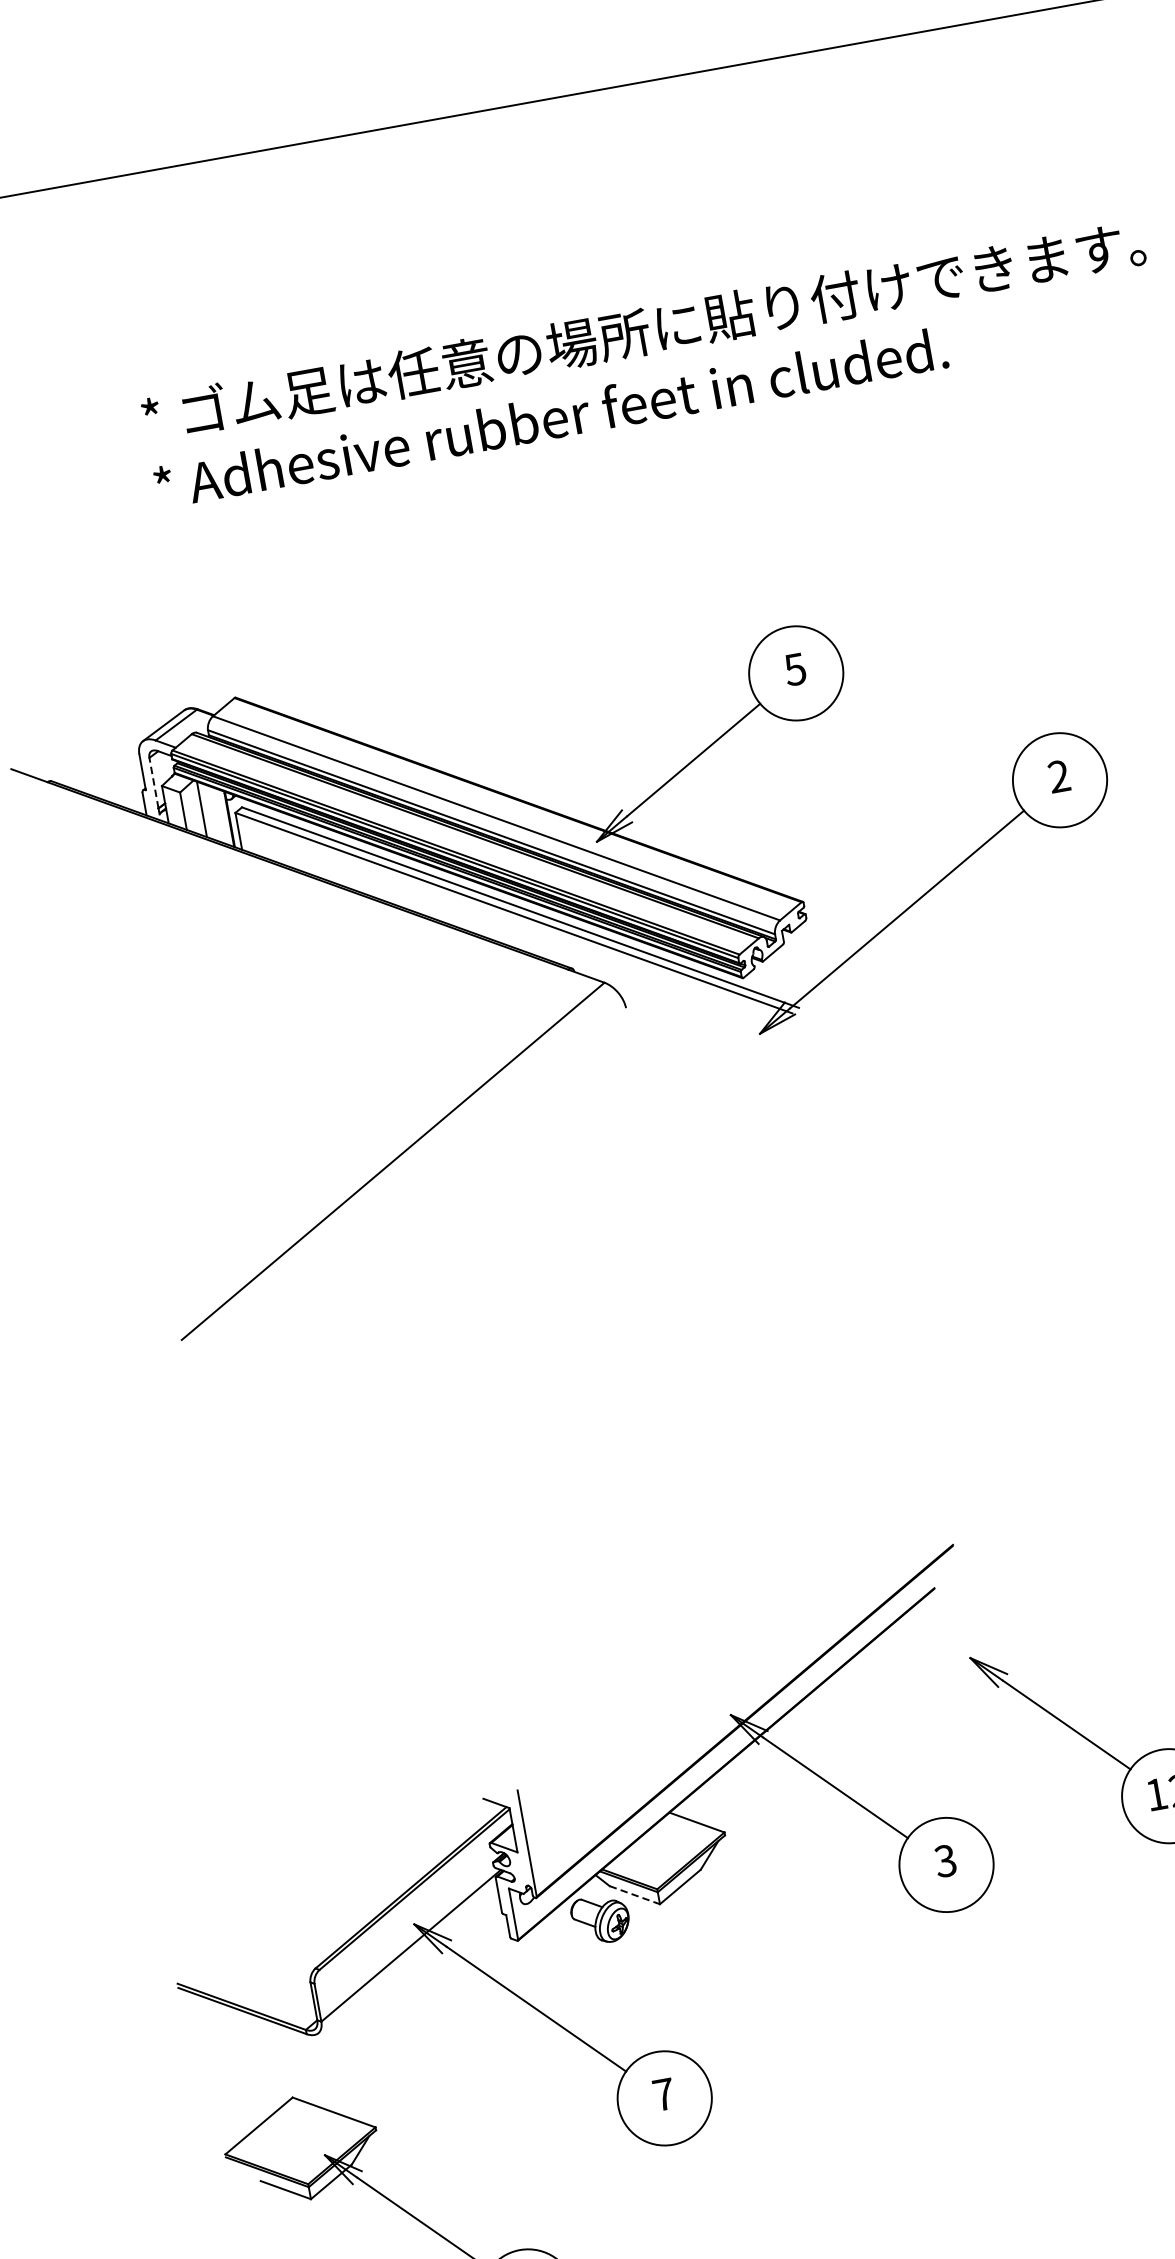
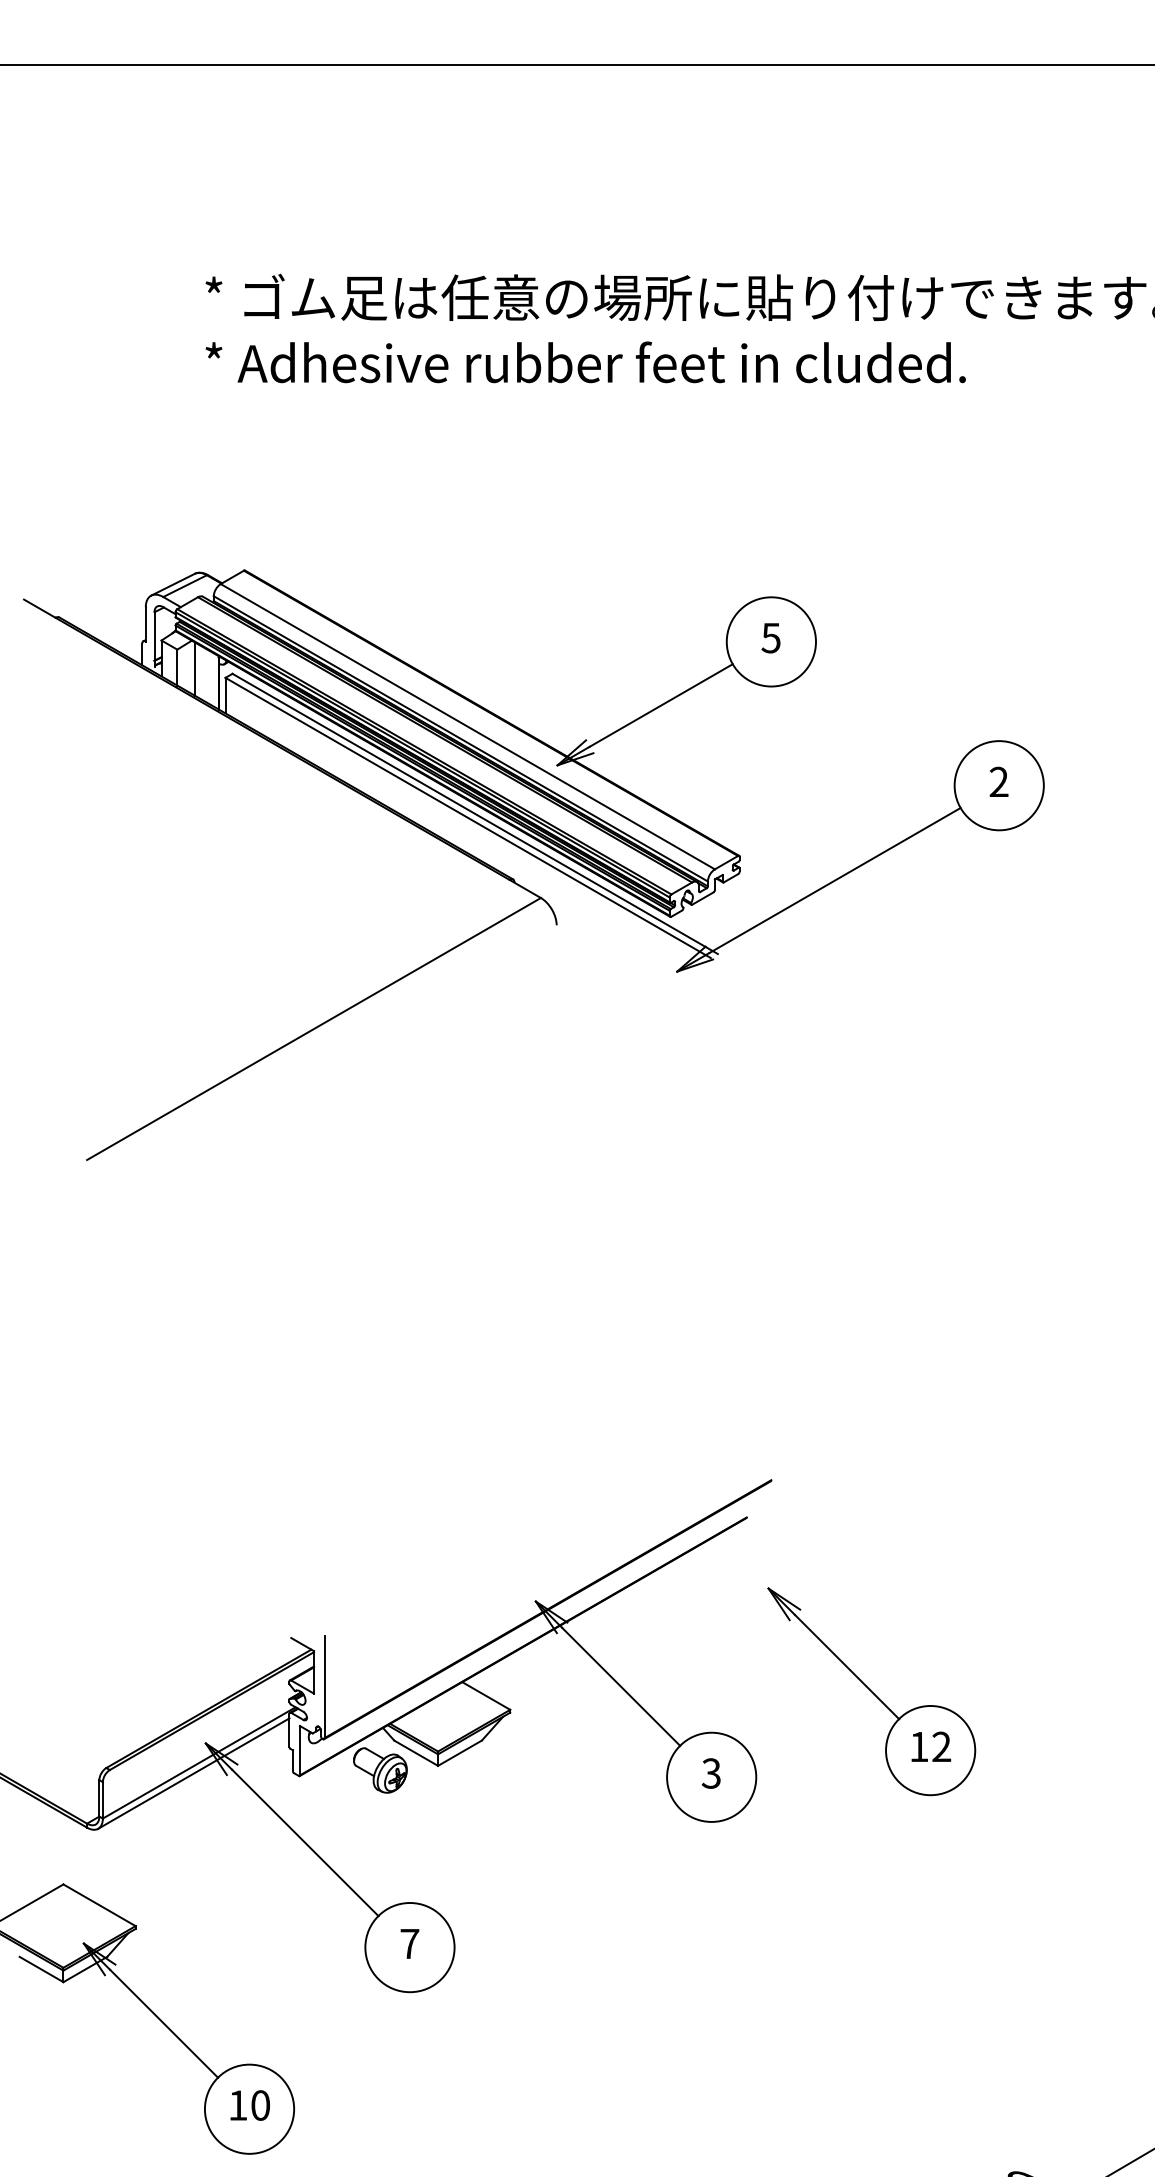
line: (153, 783) -> (154, 636), dashed -> solid
line: (635, 1895) -> (416, 1753), dashed -> solid
line: (407, 1957) -> (193, 1773), added

